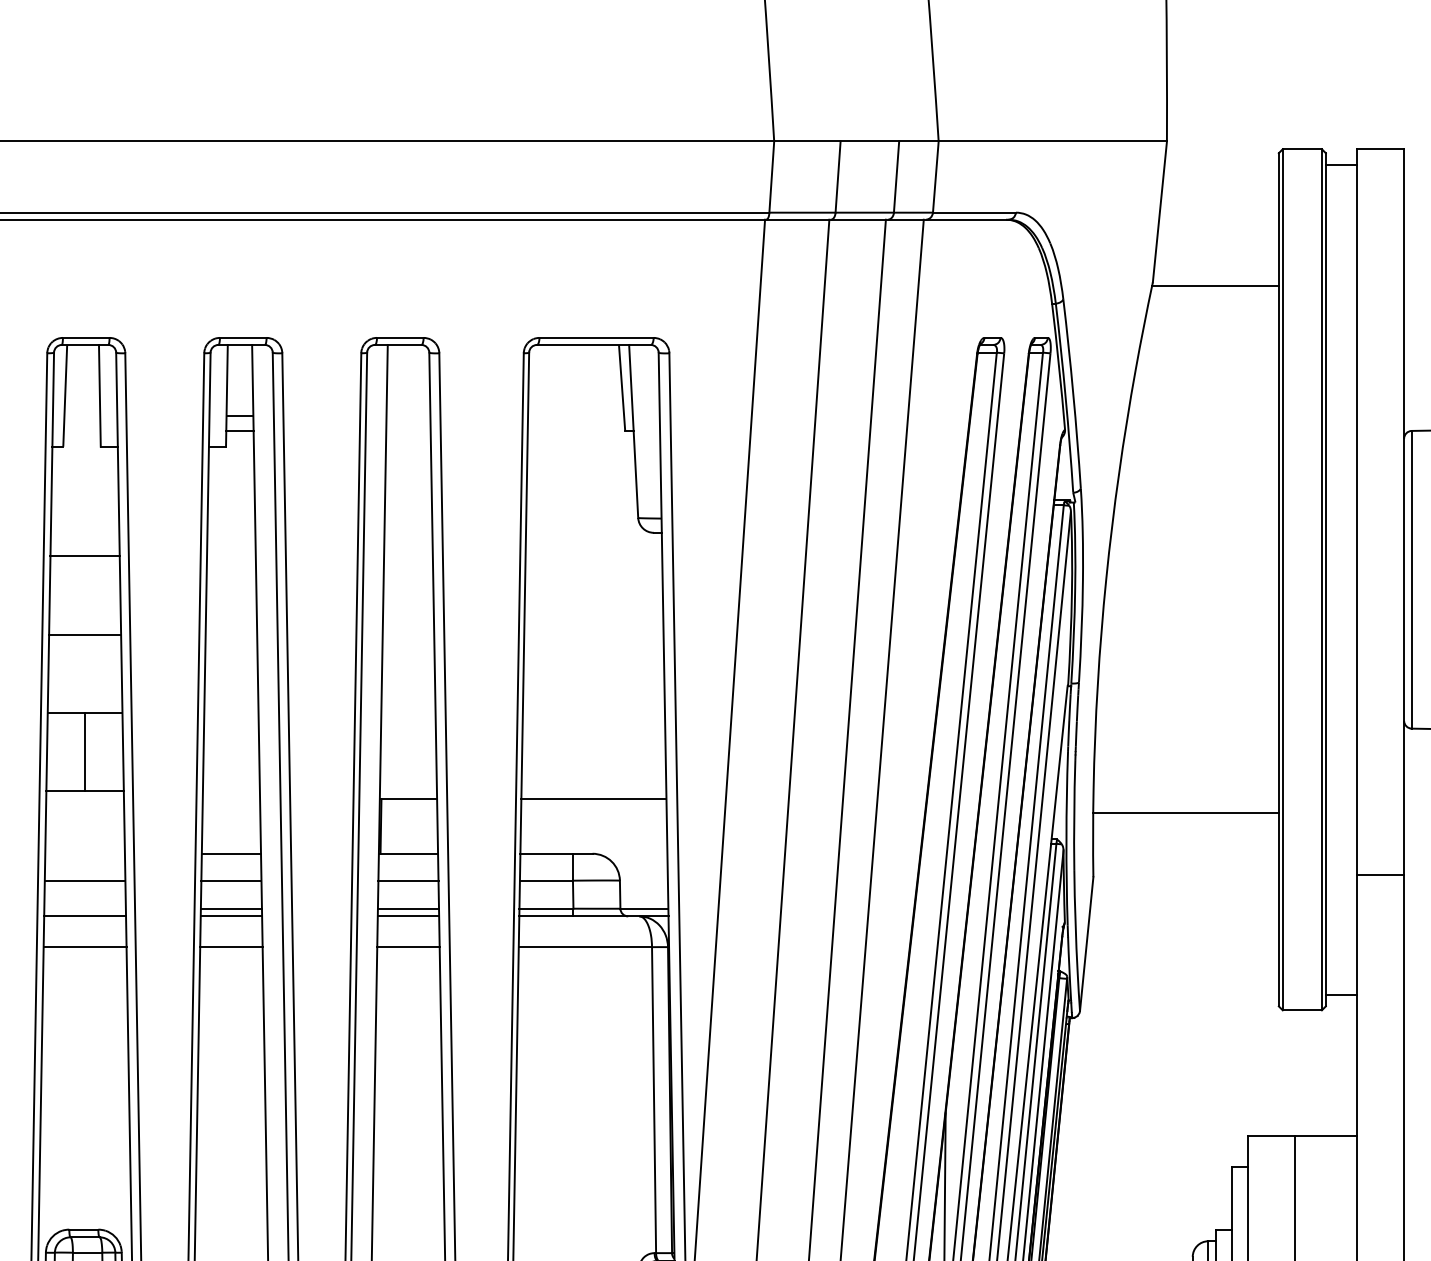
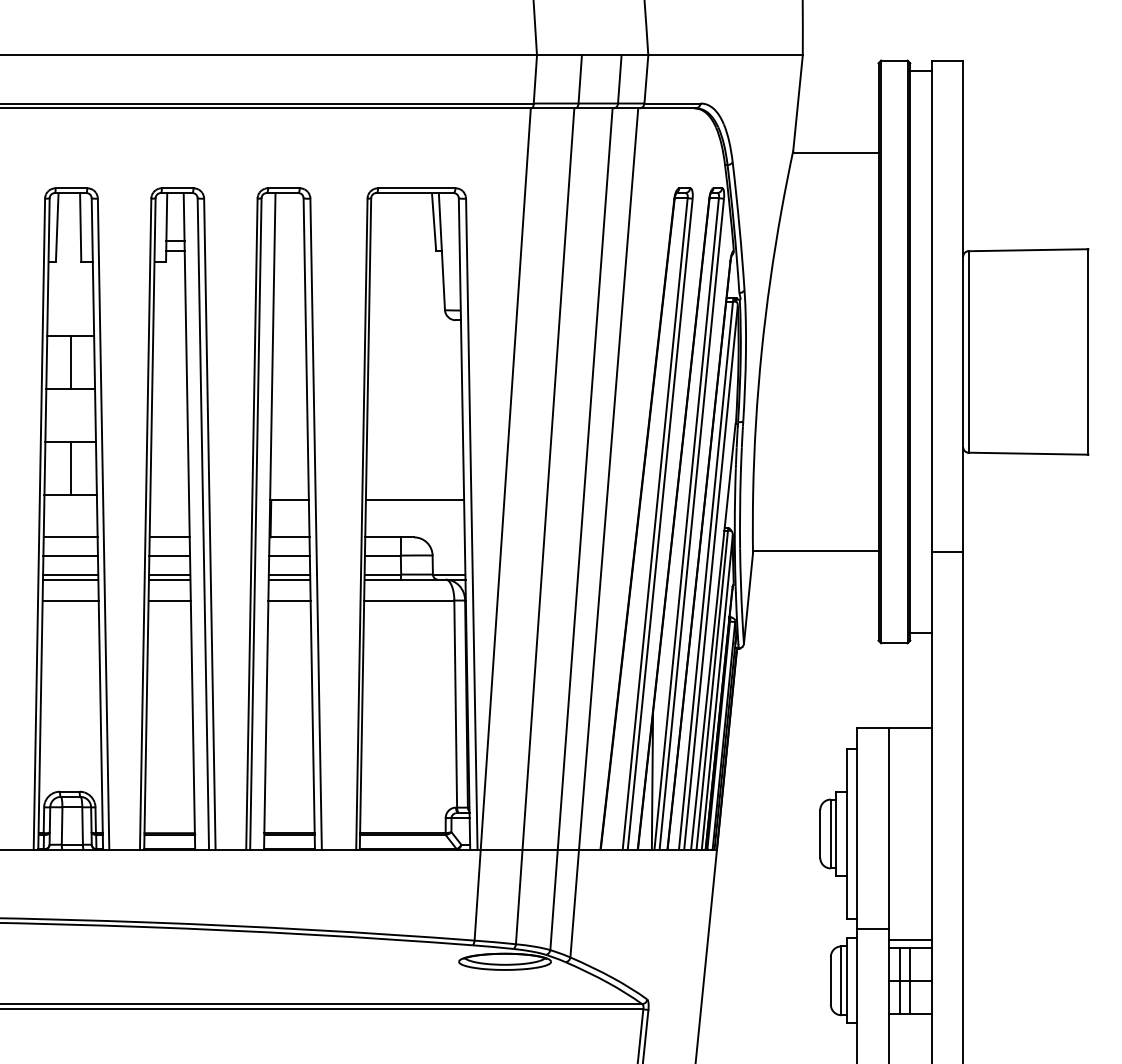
line: (84, 595) -> (70, 362), added
line: (1185, 812) -> (815, 550), moved
line: (84, 853) -> (70, 537), added
line: (84, 908) -> (70, 574), added

